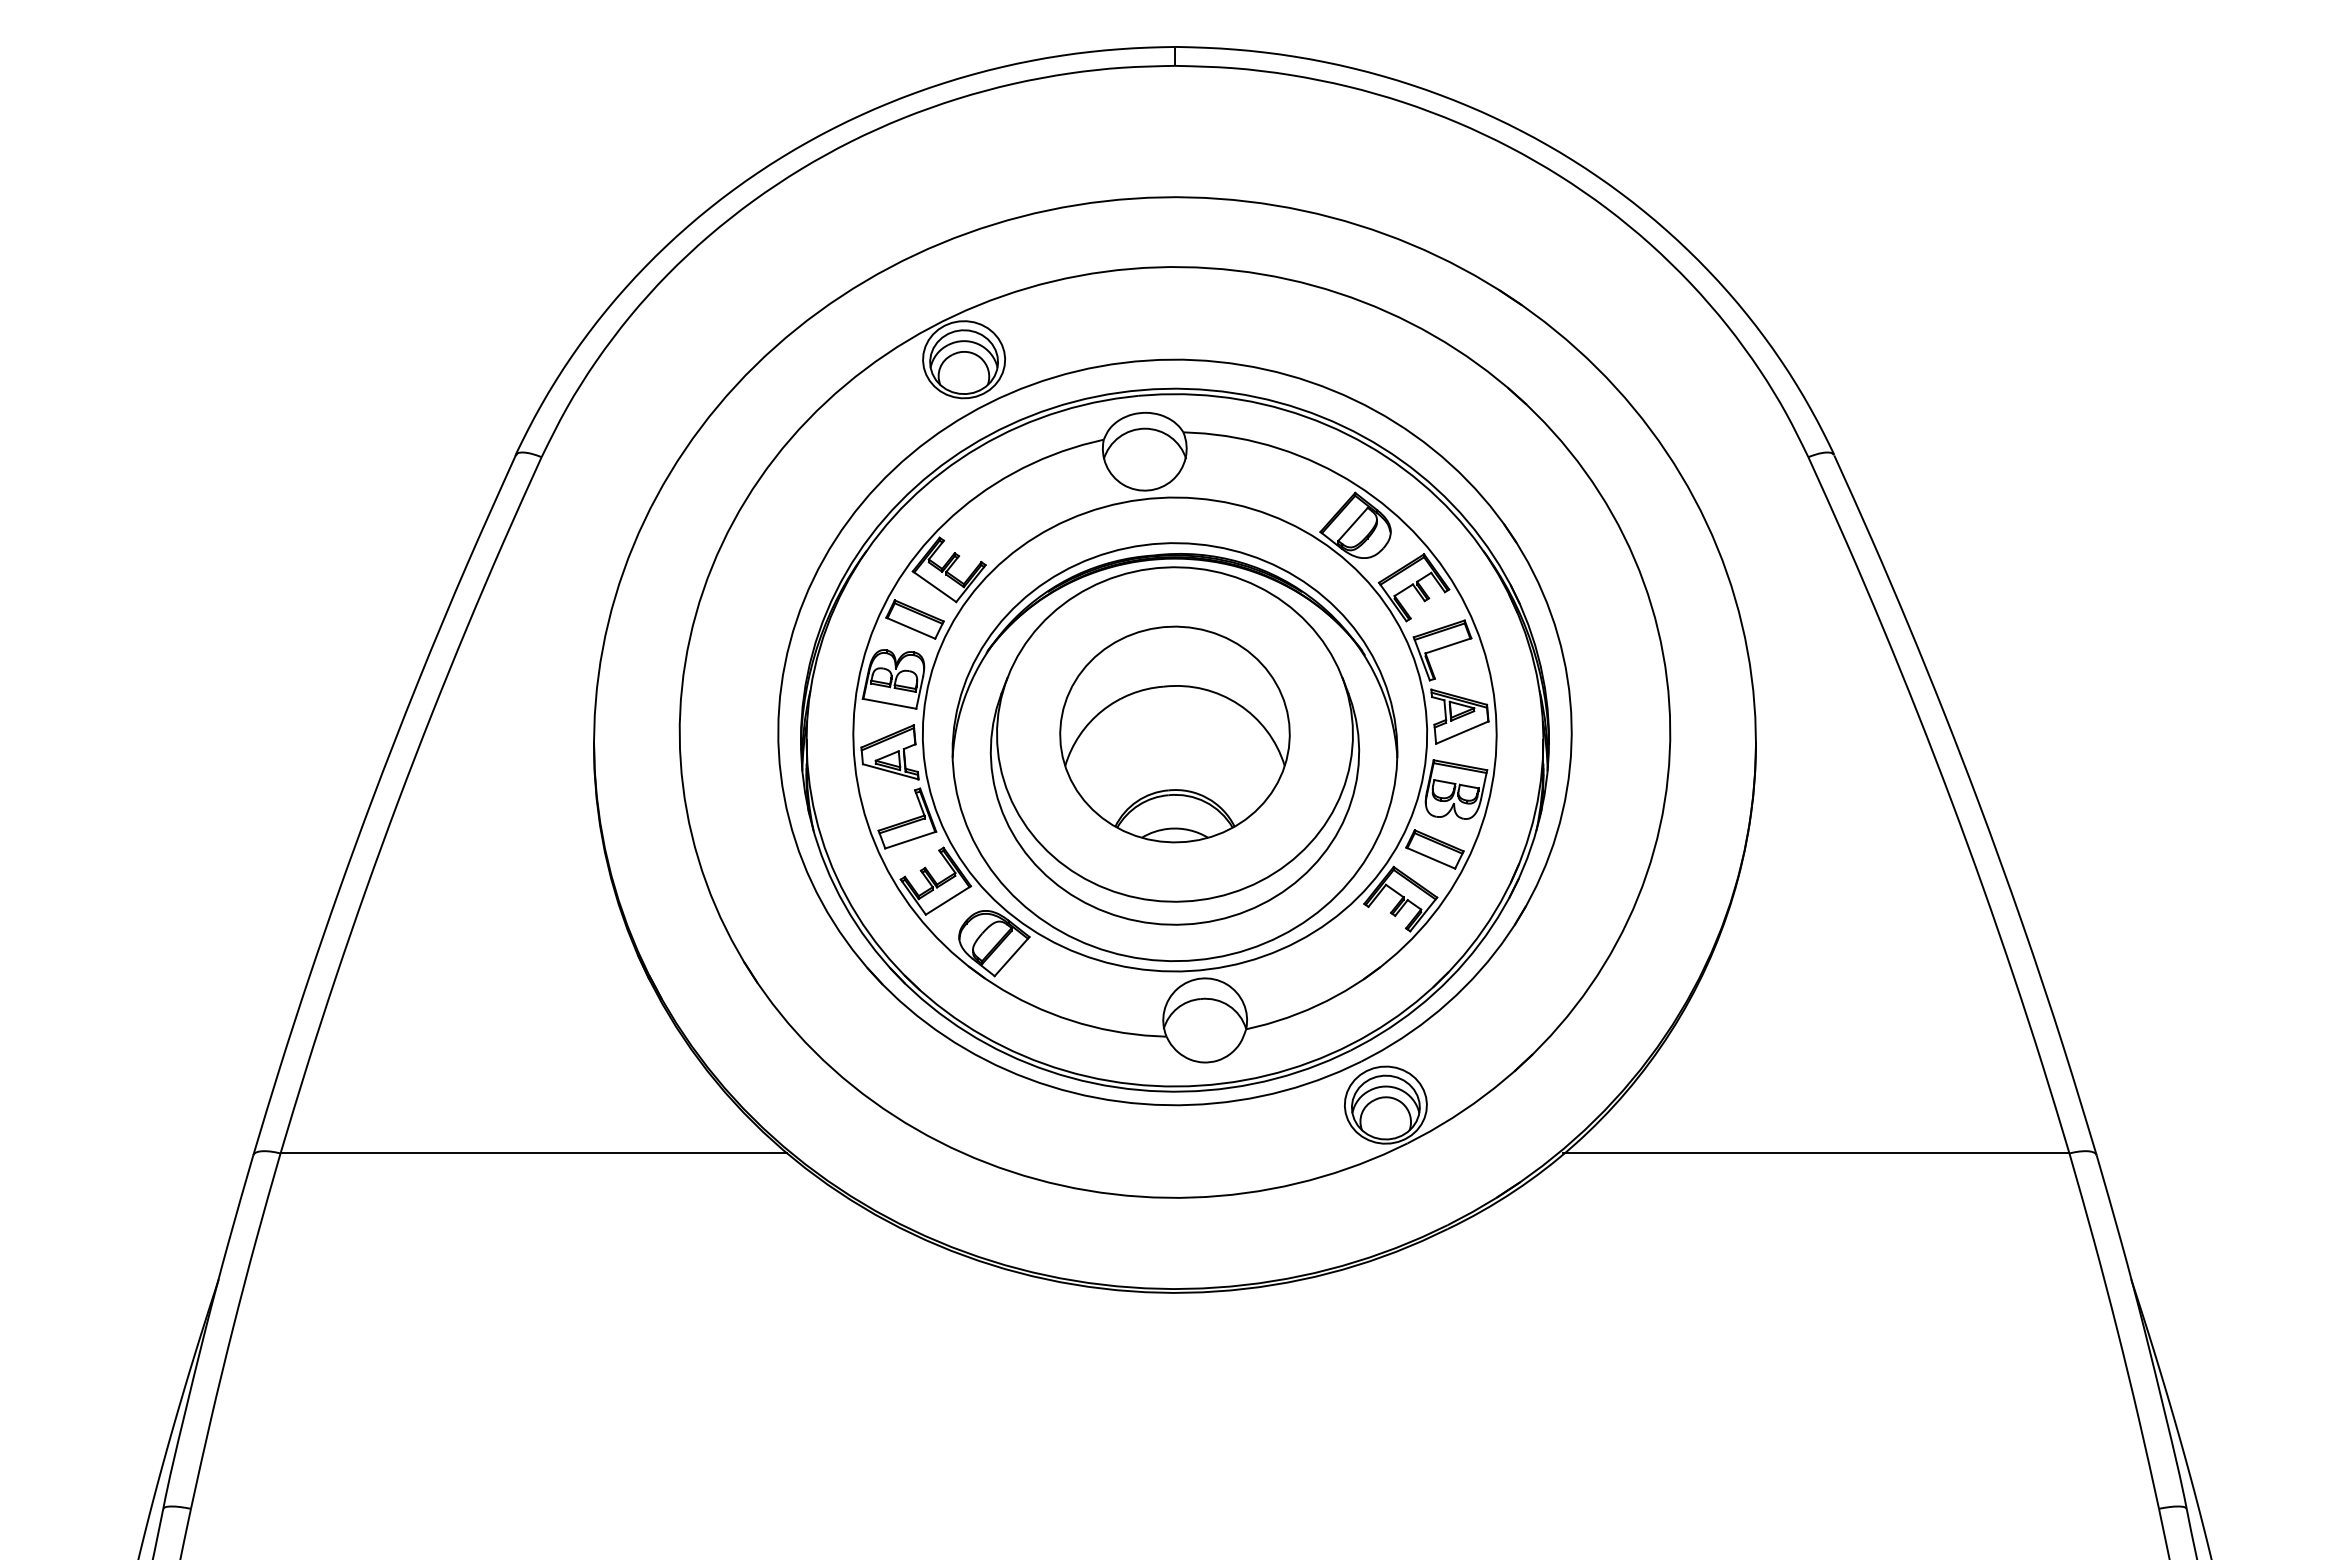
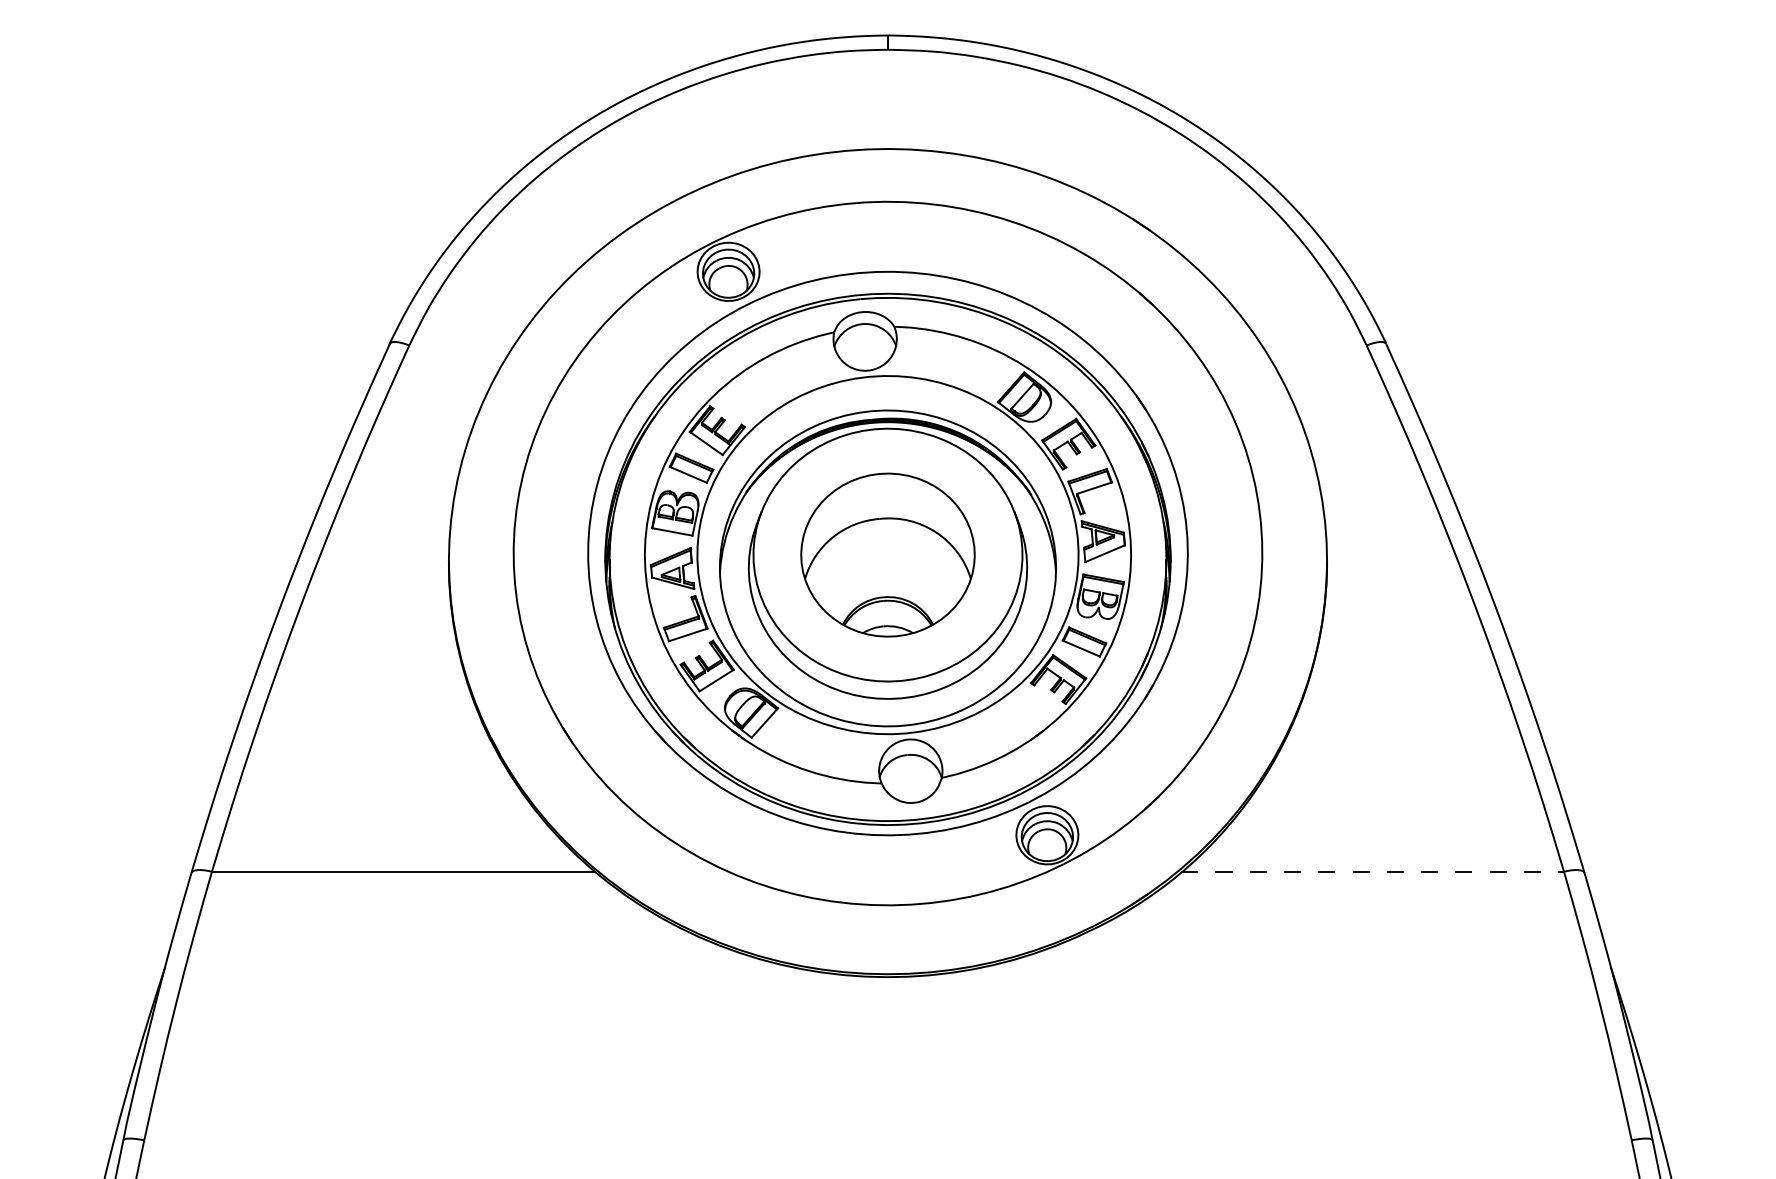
line: (1816, 1153) -> (1372, 871), solid -> dashed

